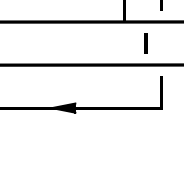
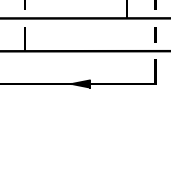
line: (145, 43) -> (155, 34), moved

